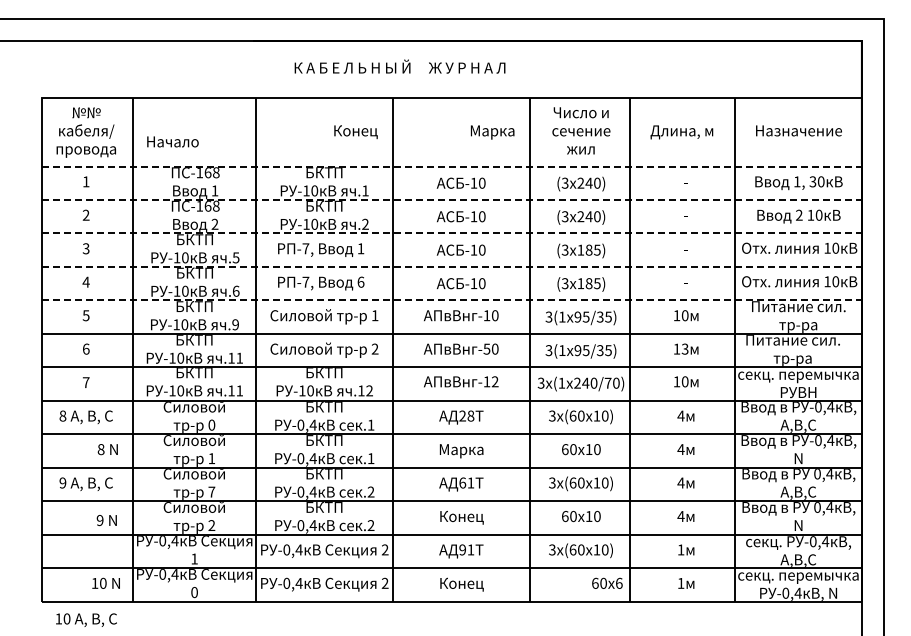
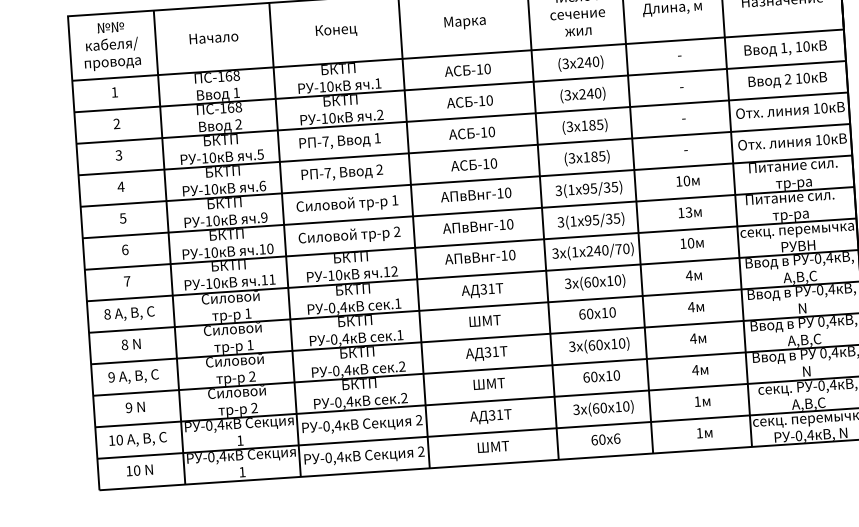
text: (355, 132) -> (335, 31), moved
text: (492, 132) -> (464, 22), moved
text: (172, 141) -> (213, 37), moved
line: (451, 166) -> (457, 55), dashed -> solid
text: (812, 181) -> (798, 46), 30 -> 10
line: (451, 200) -> (459, 87), dashed -> solid
line: (451, 233) -> (461, 118), dashed -> solid
line: (451, 266) -> (463, 149), dashed -> solid
text: (360, 281) -> (379, 169), 6 -> 2
line: (451, 300) -> (466, 181), dashed -> solid
text: (486, 348) -> (501, 224), -50 -> -10
text: (239, 357) -> (270, 248), .11 -> .10
text: (494, 381) -> (511, 254), -12 -> -10
text: (466, 415) -> (487, 288), 28 -> 31
text: (211, 424) -> (247, 313), 0 -> 1
text: (107, 449) -> (130, 344), moved
text: (461, 451) -> (484, 322), Марка -> ШМТ
text: (462, 482) -> (487, 351), 61 -> 31
text: (211, 491) -> (252, 376), 7 -> 2
text: (461, 517) -> (488, 384), Конец -> ШМТ
text: (106, 520) -> (135, 407), moved
text: (462, 549) -> (491, 414), 91 -> 31
text: (105, 582) -> (139, 469), moved
text: (607, 582) -> (605, 438), moved
text: (461, 584) -> (493, 447), Конец -> ШМТ
text: (194, 592) -> (242, 472), 0 -> 1
text: (86, 619) -> (138, 439), moved

